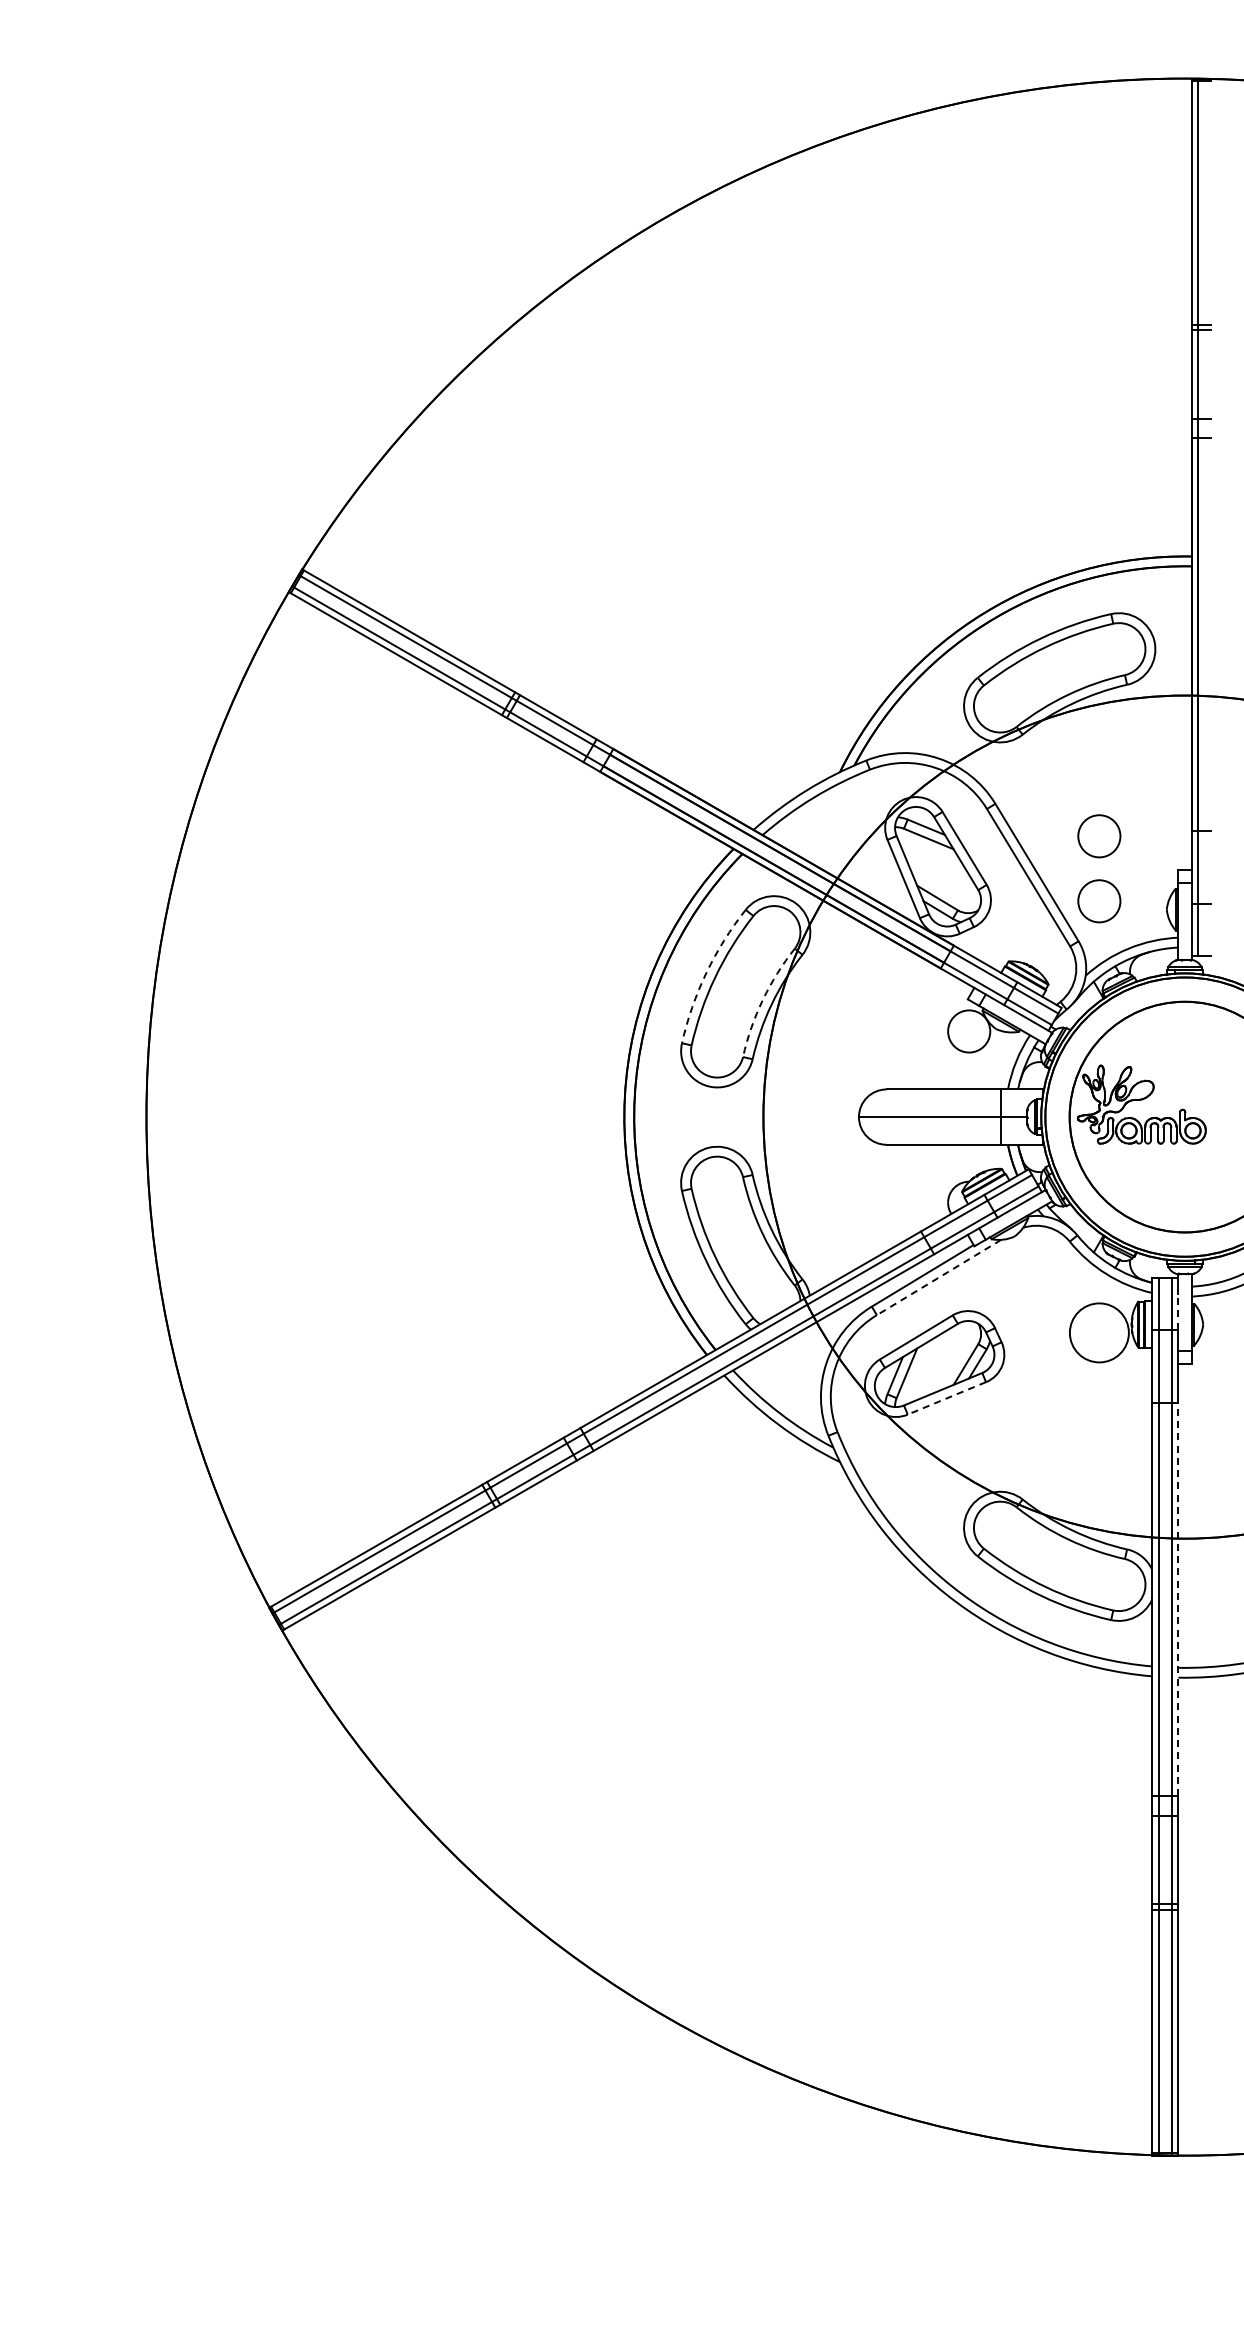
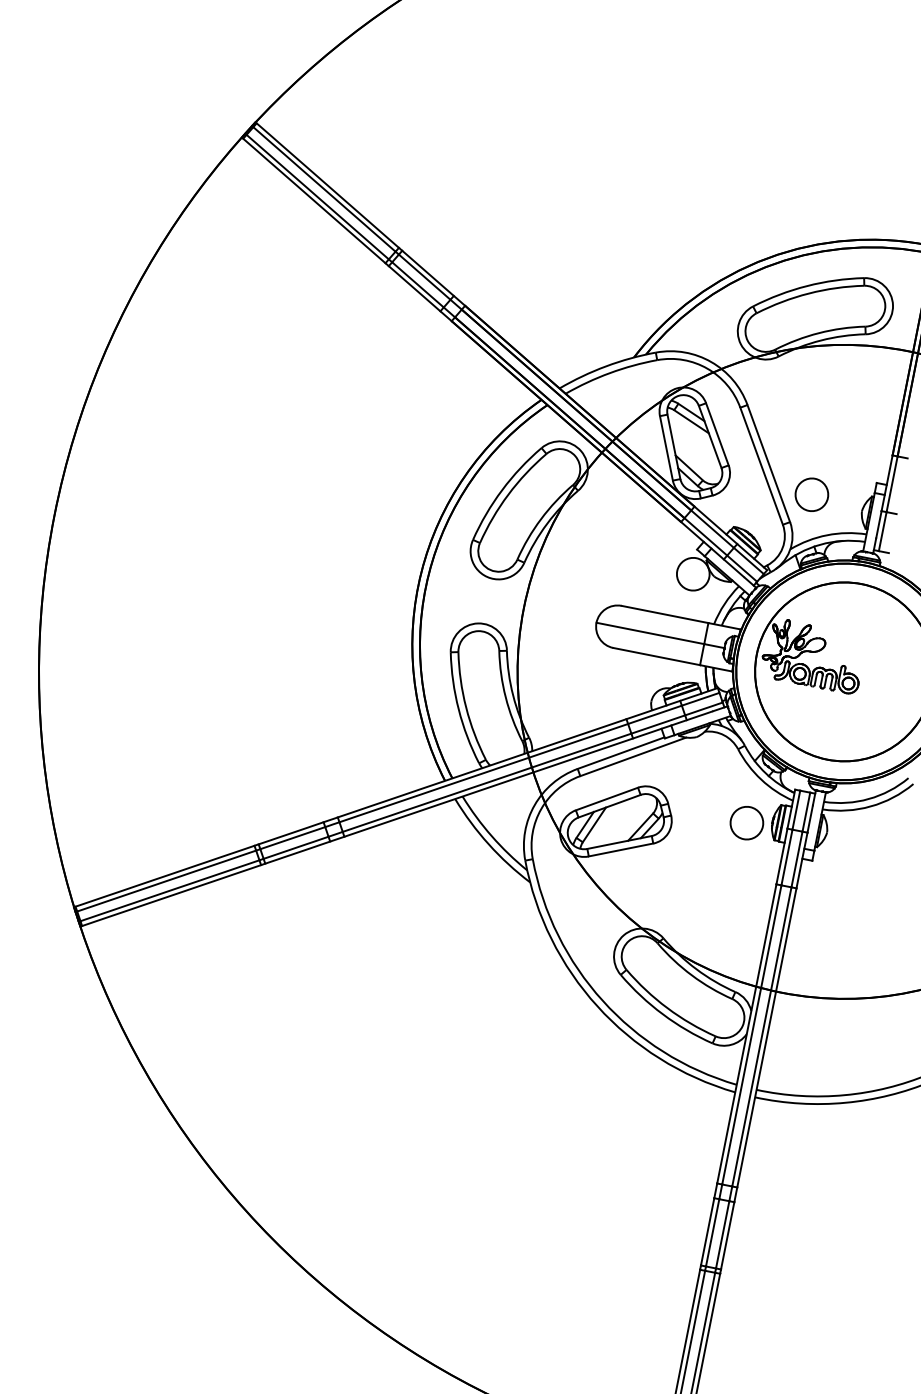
circle: (1099, 836) -> (821, 445), removed
arc: (706, 973) -> (502, 490), dashed -> solid
arc: (762, 999) -> (540, 518), dashed -> solid
line: (939, 1277) -> (633, 756), dashed -> solid
line: (1178, 1311) -> (810, 818), dashed -> solid
circle: (1099, 1332) -> (747, 822), size x0.71
line: (946, 1398) -> (620, 850), dashed -> solid
line: (1178, 1599) -> (766, 1037), dashed -> solid

